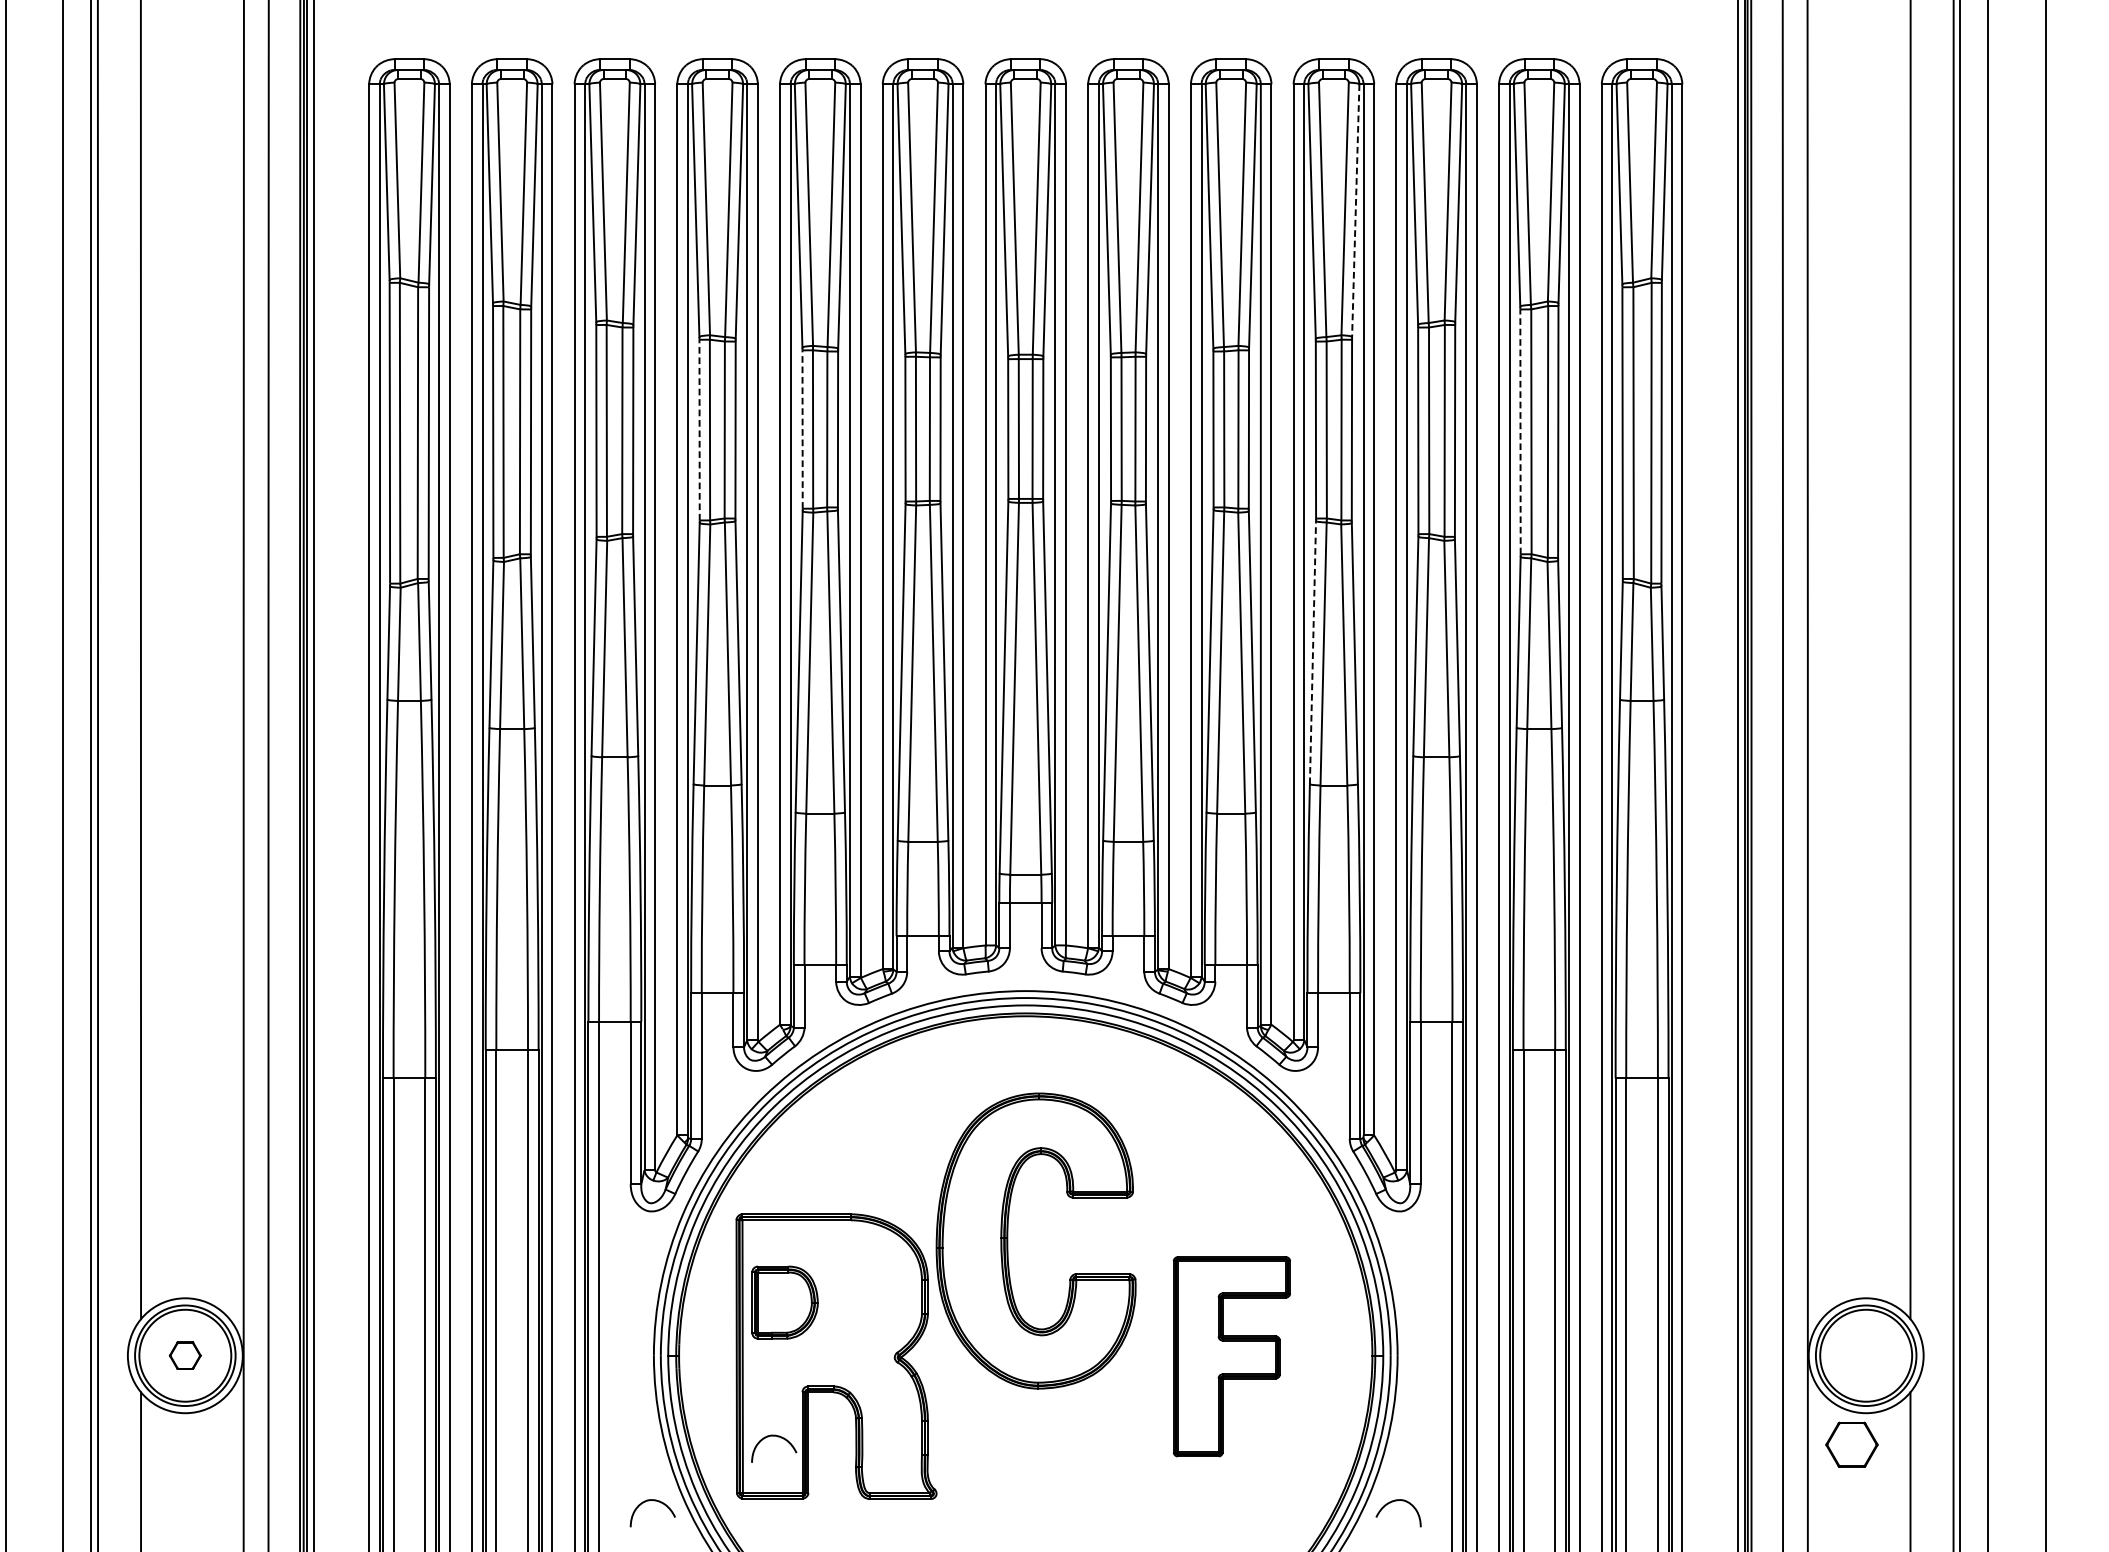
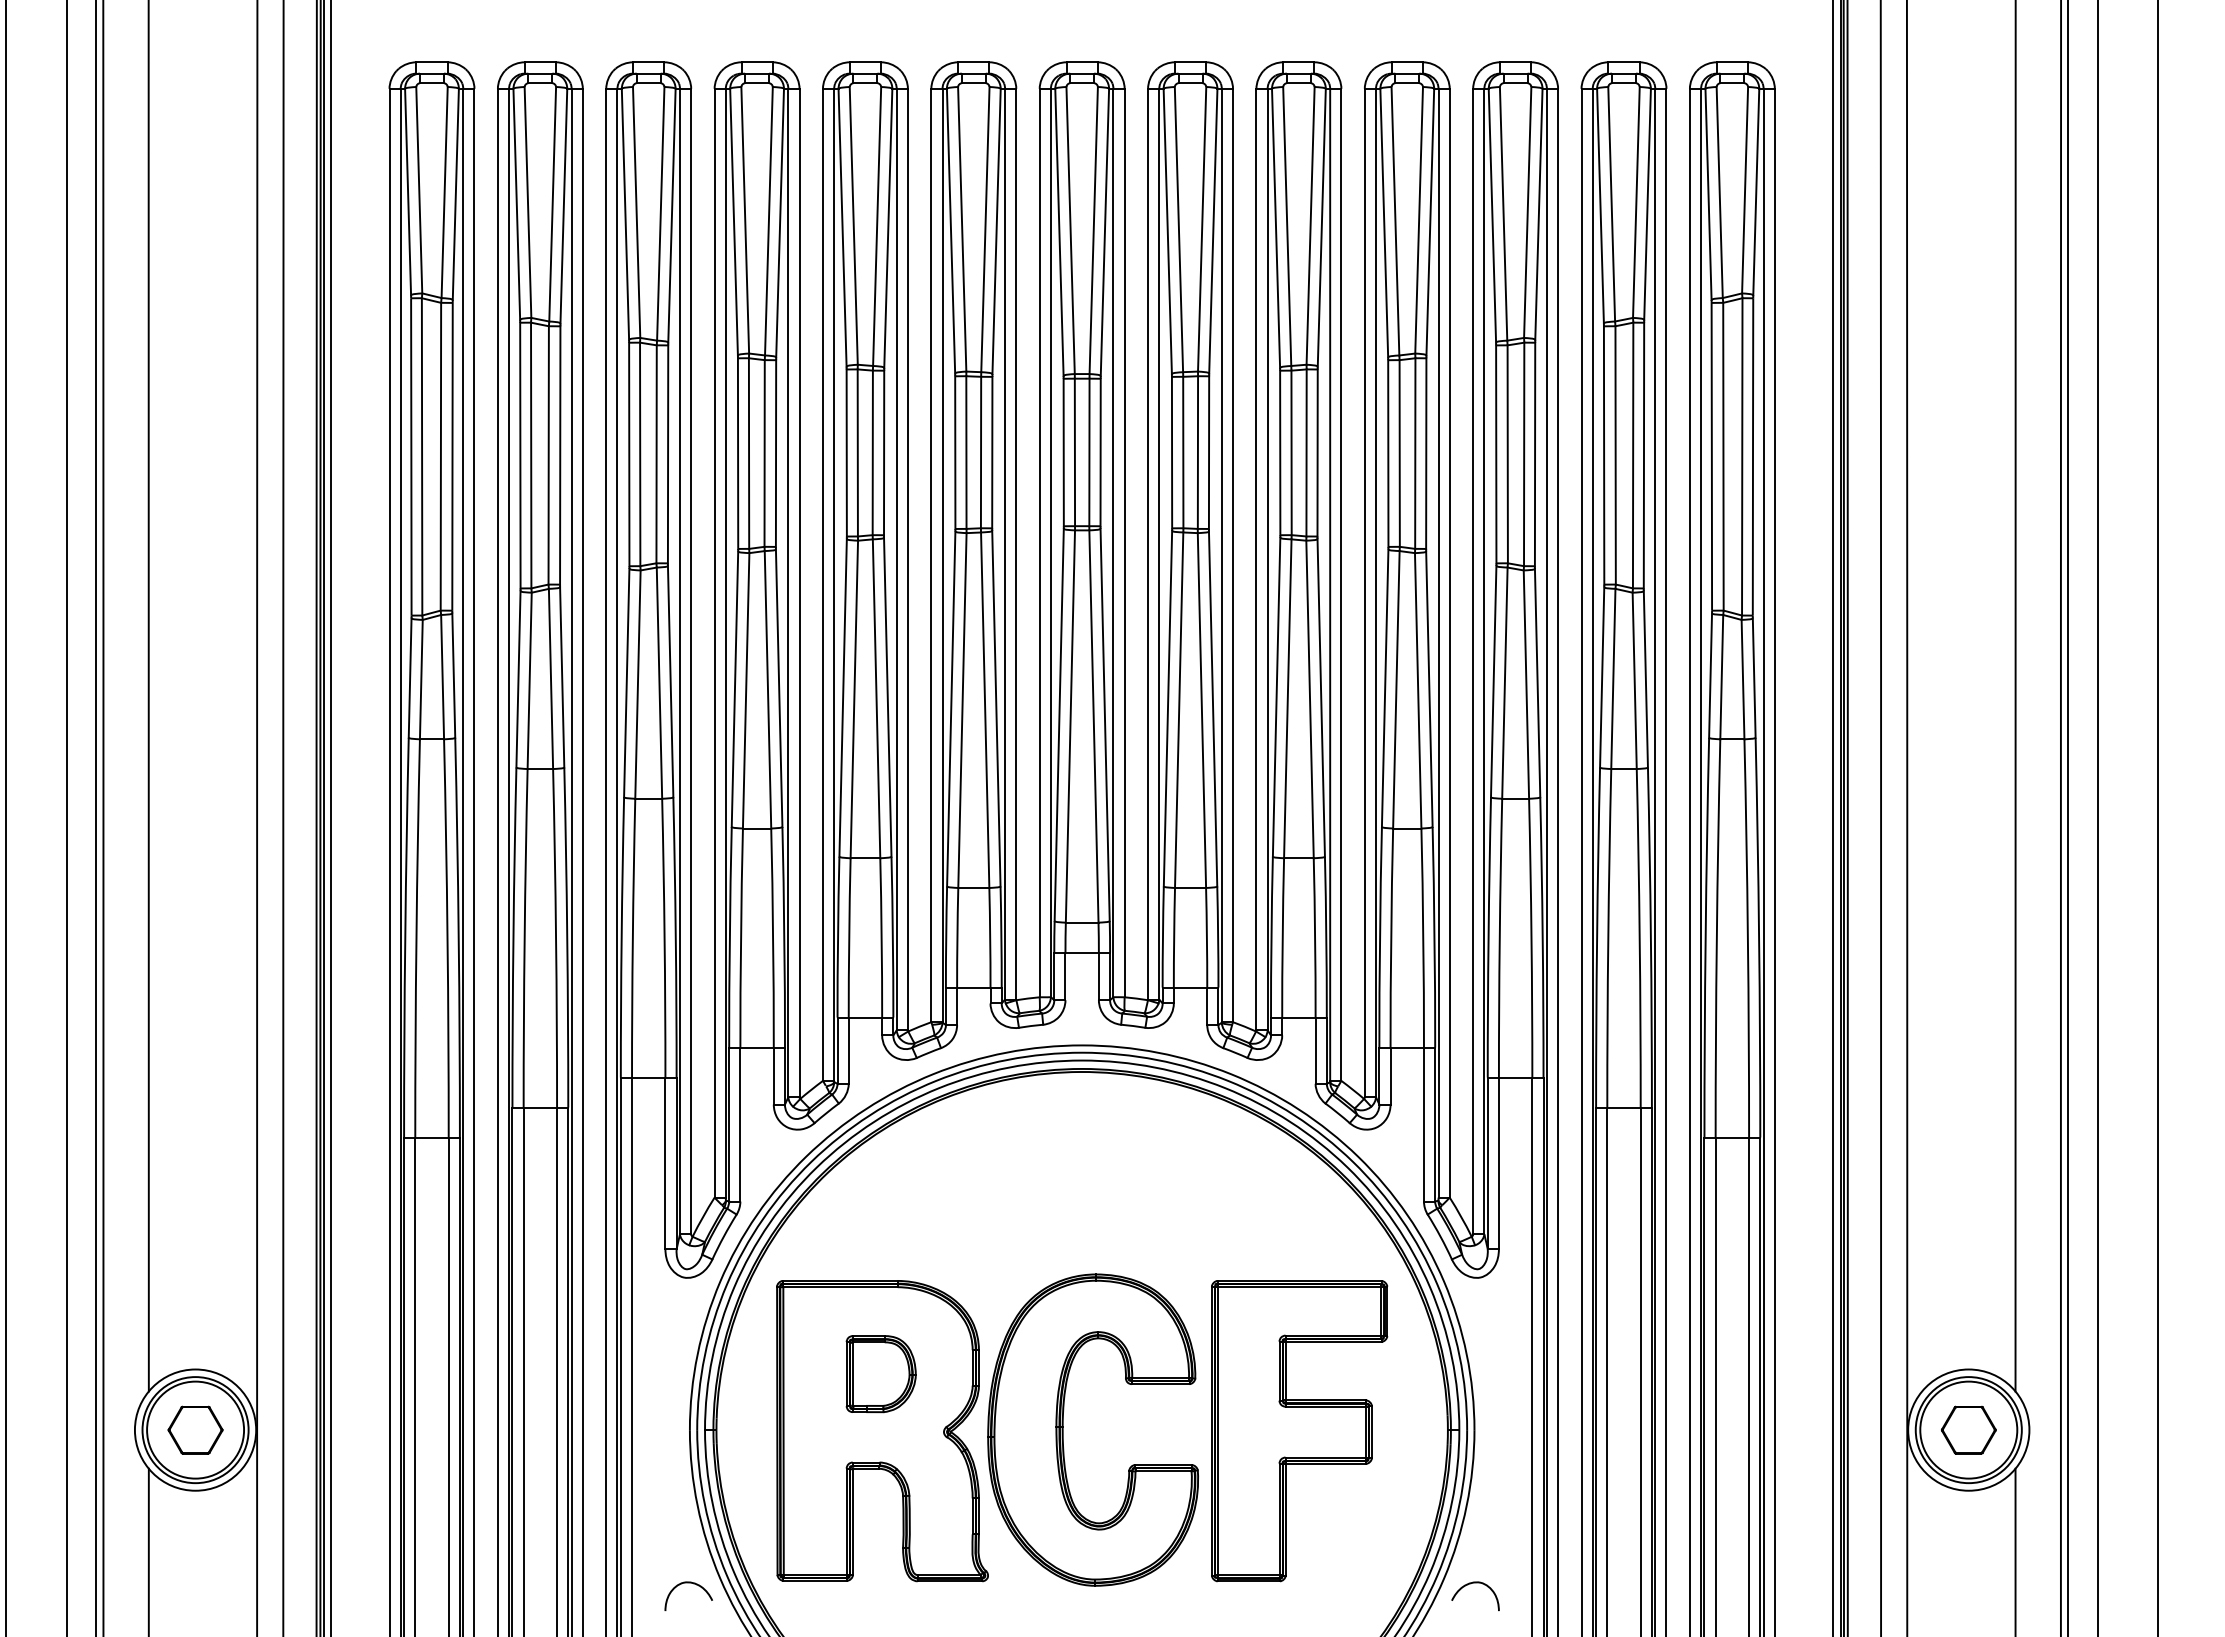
line: (1355, 211) -> (1430, 222), dashed -> solid
line: (699, 430) -> (738, 453), dashed -> solid
line: (802, 430) -> (846, 453), dashed -> solid
line: (1520, 431) -> (1604, 455), dashed -> solid
line: (1313, 652) -> (1385, 688), dashed -> solid
part: (1008, 1240) -> (1063, 1429), moved
part: (784, 1303) -> (880, 1374), moved
part: (185, 1355) -> (195, 1429), size x1.67
part: (1231, 1357) -> (1299, 1431), size x1.43
curve: (773, 1436) -> (816, 1515), removed
part: (1851, 1444) -> (1968, 1429), moved

